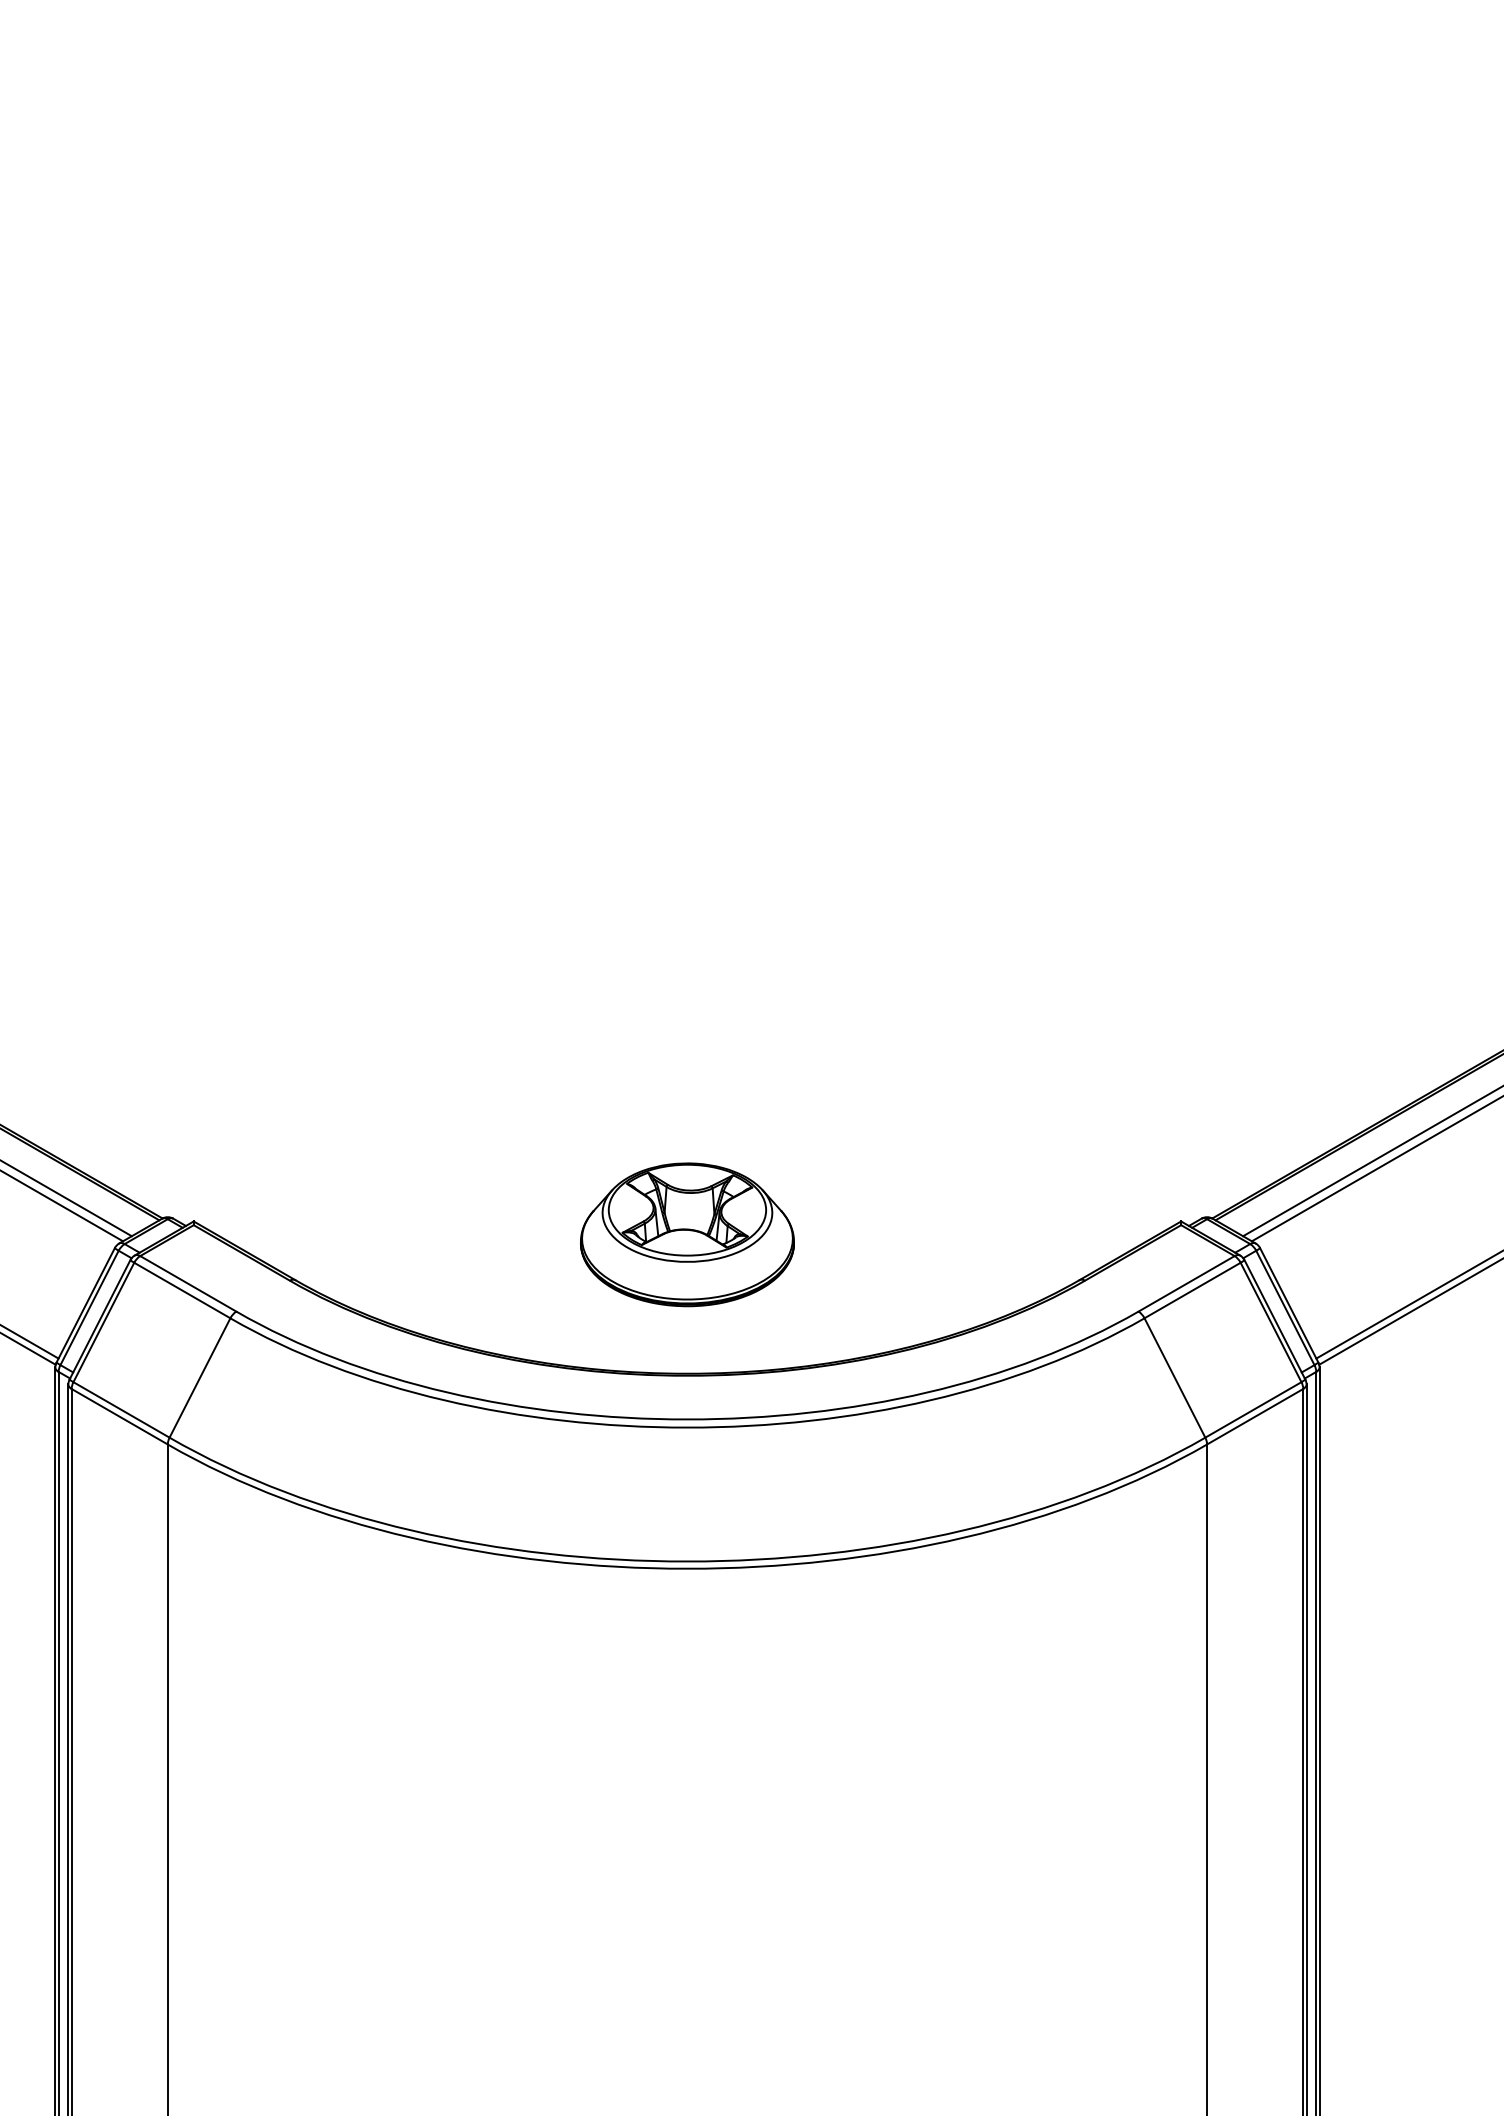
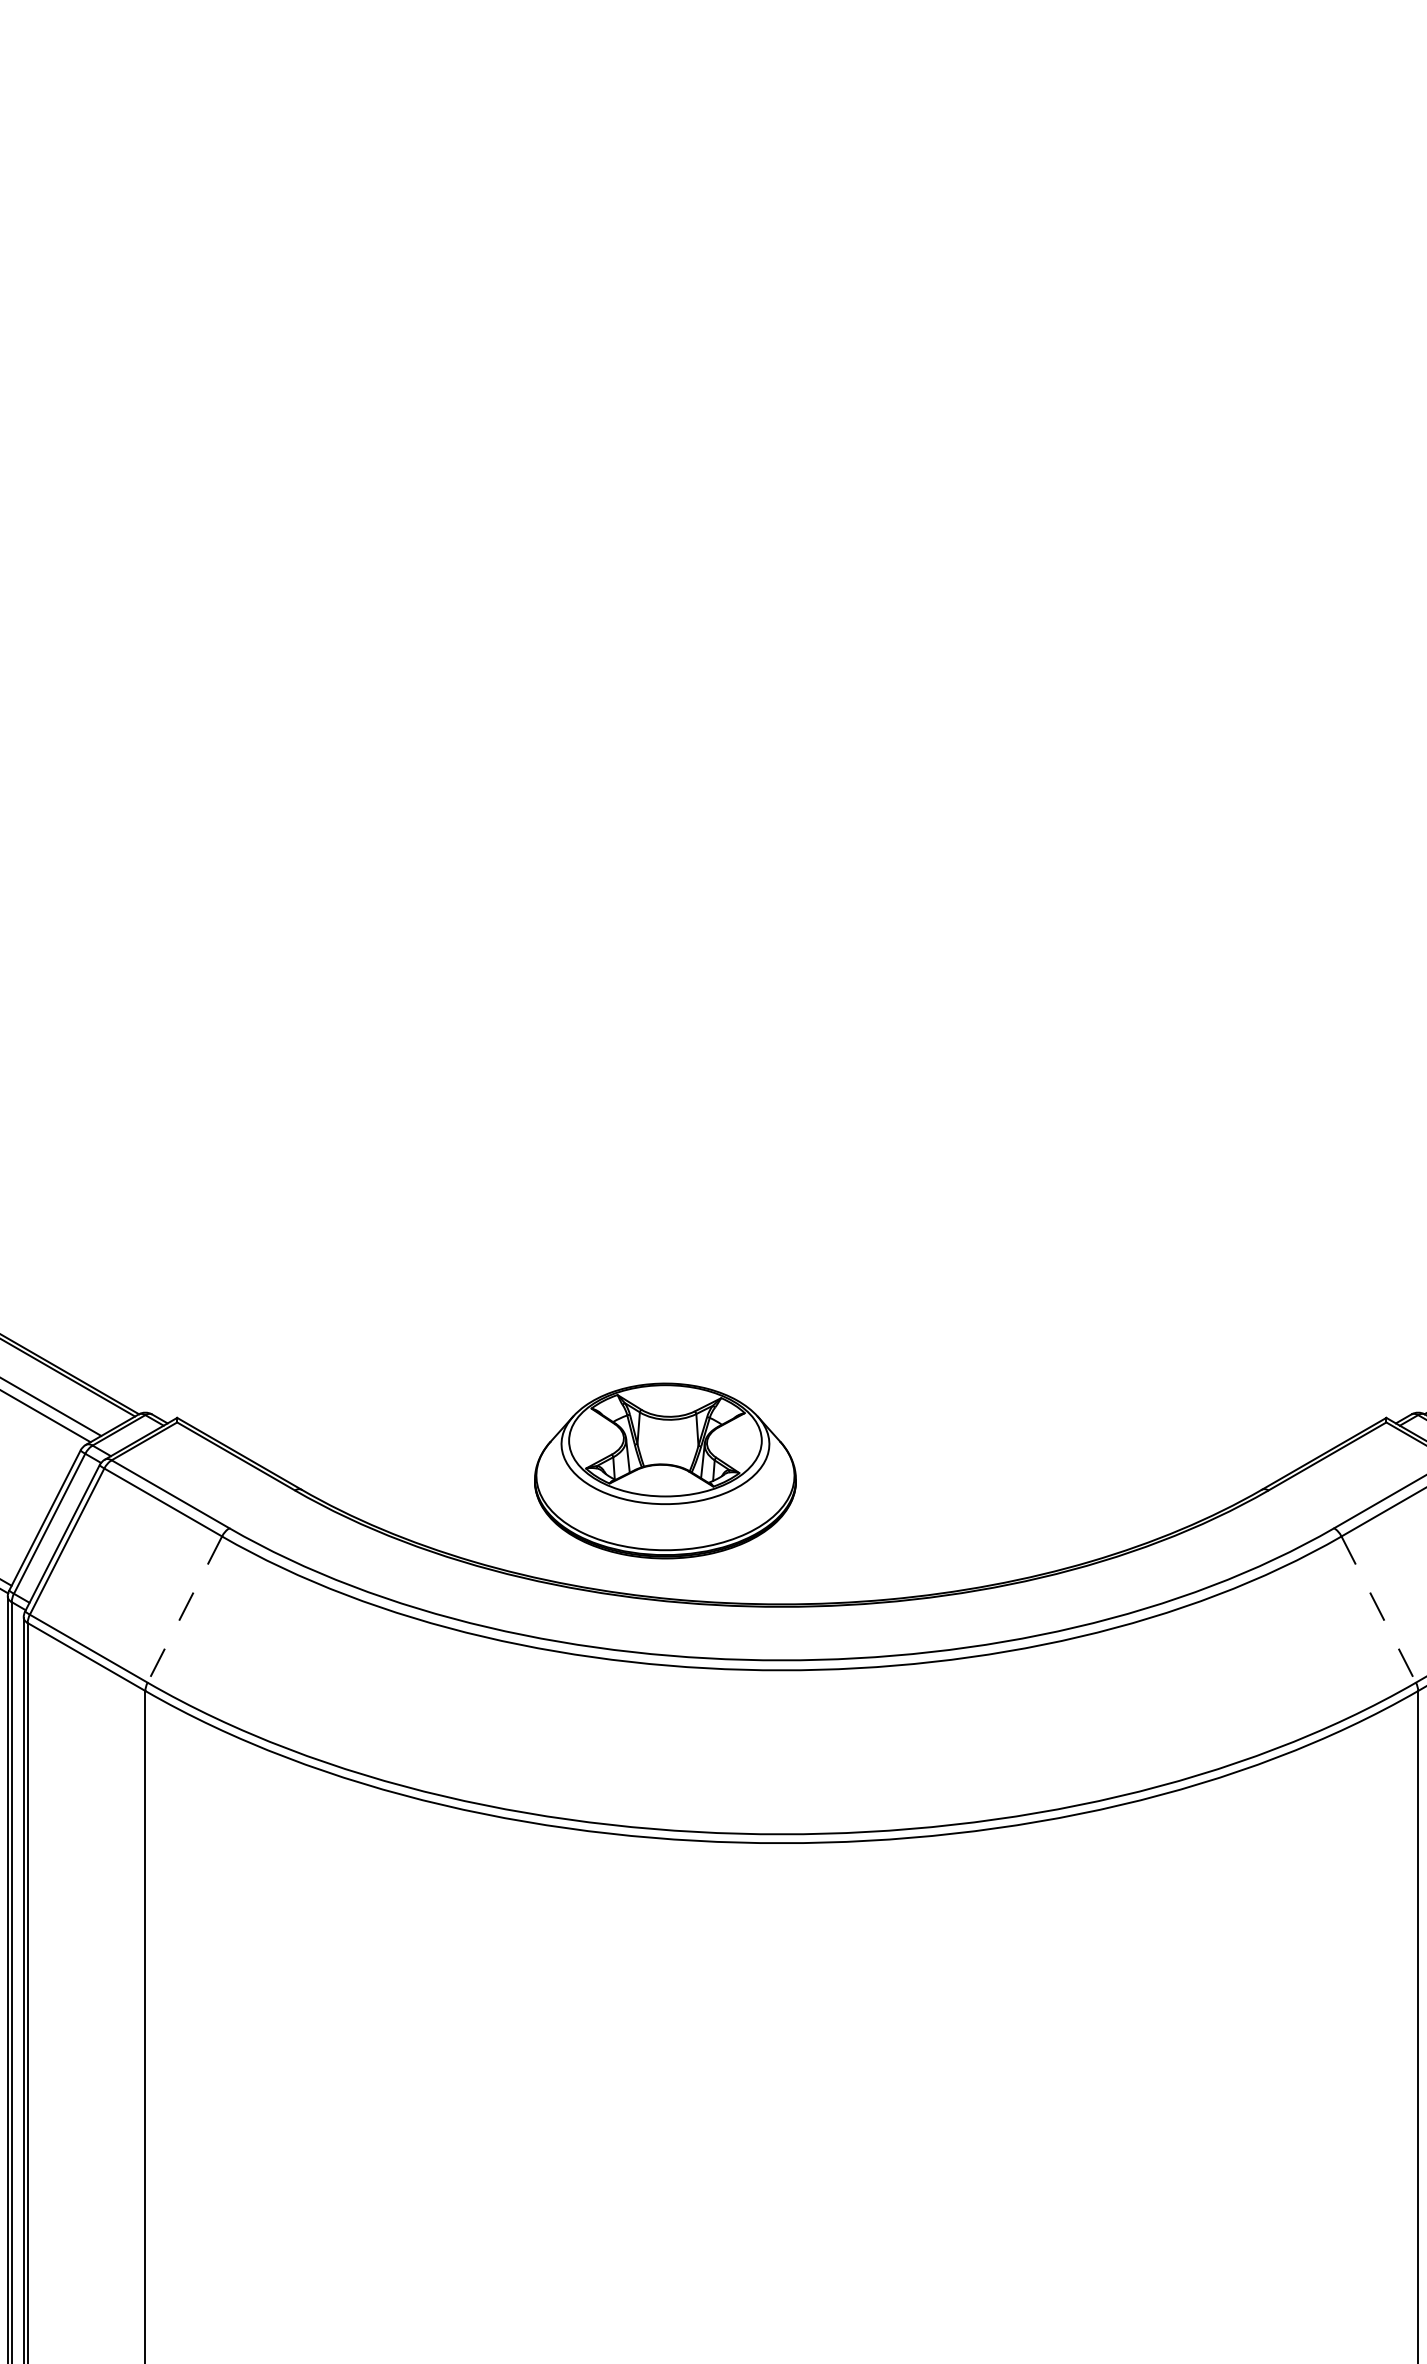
part: (687, 1234) -> (665, 1470), moved
line: (200, 1377) -> (185, 1608), solid -> dashed
line: (1174, 1377) -> (1378, 1608), solid -> dashed

